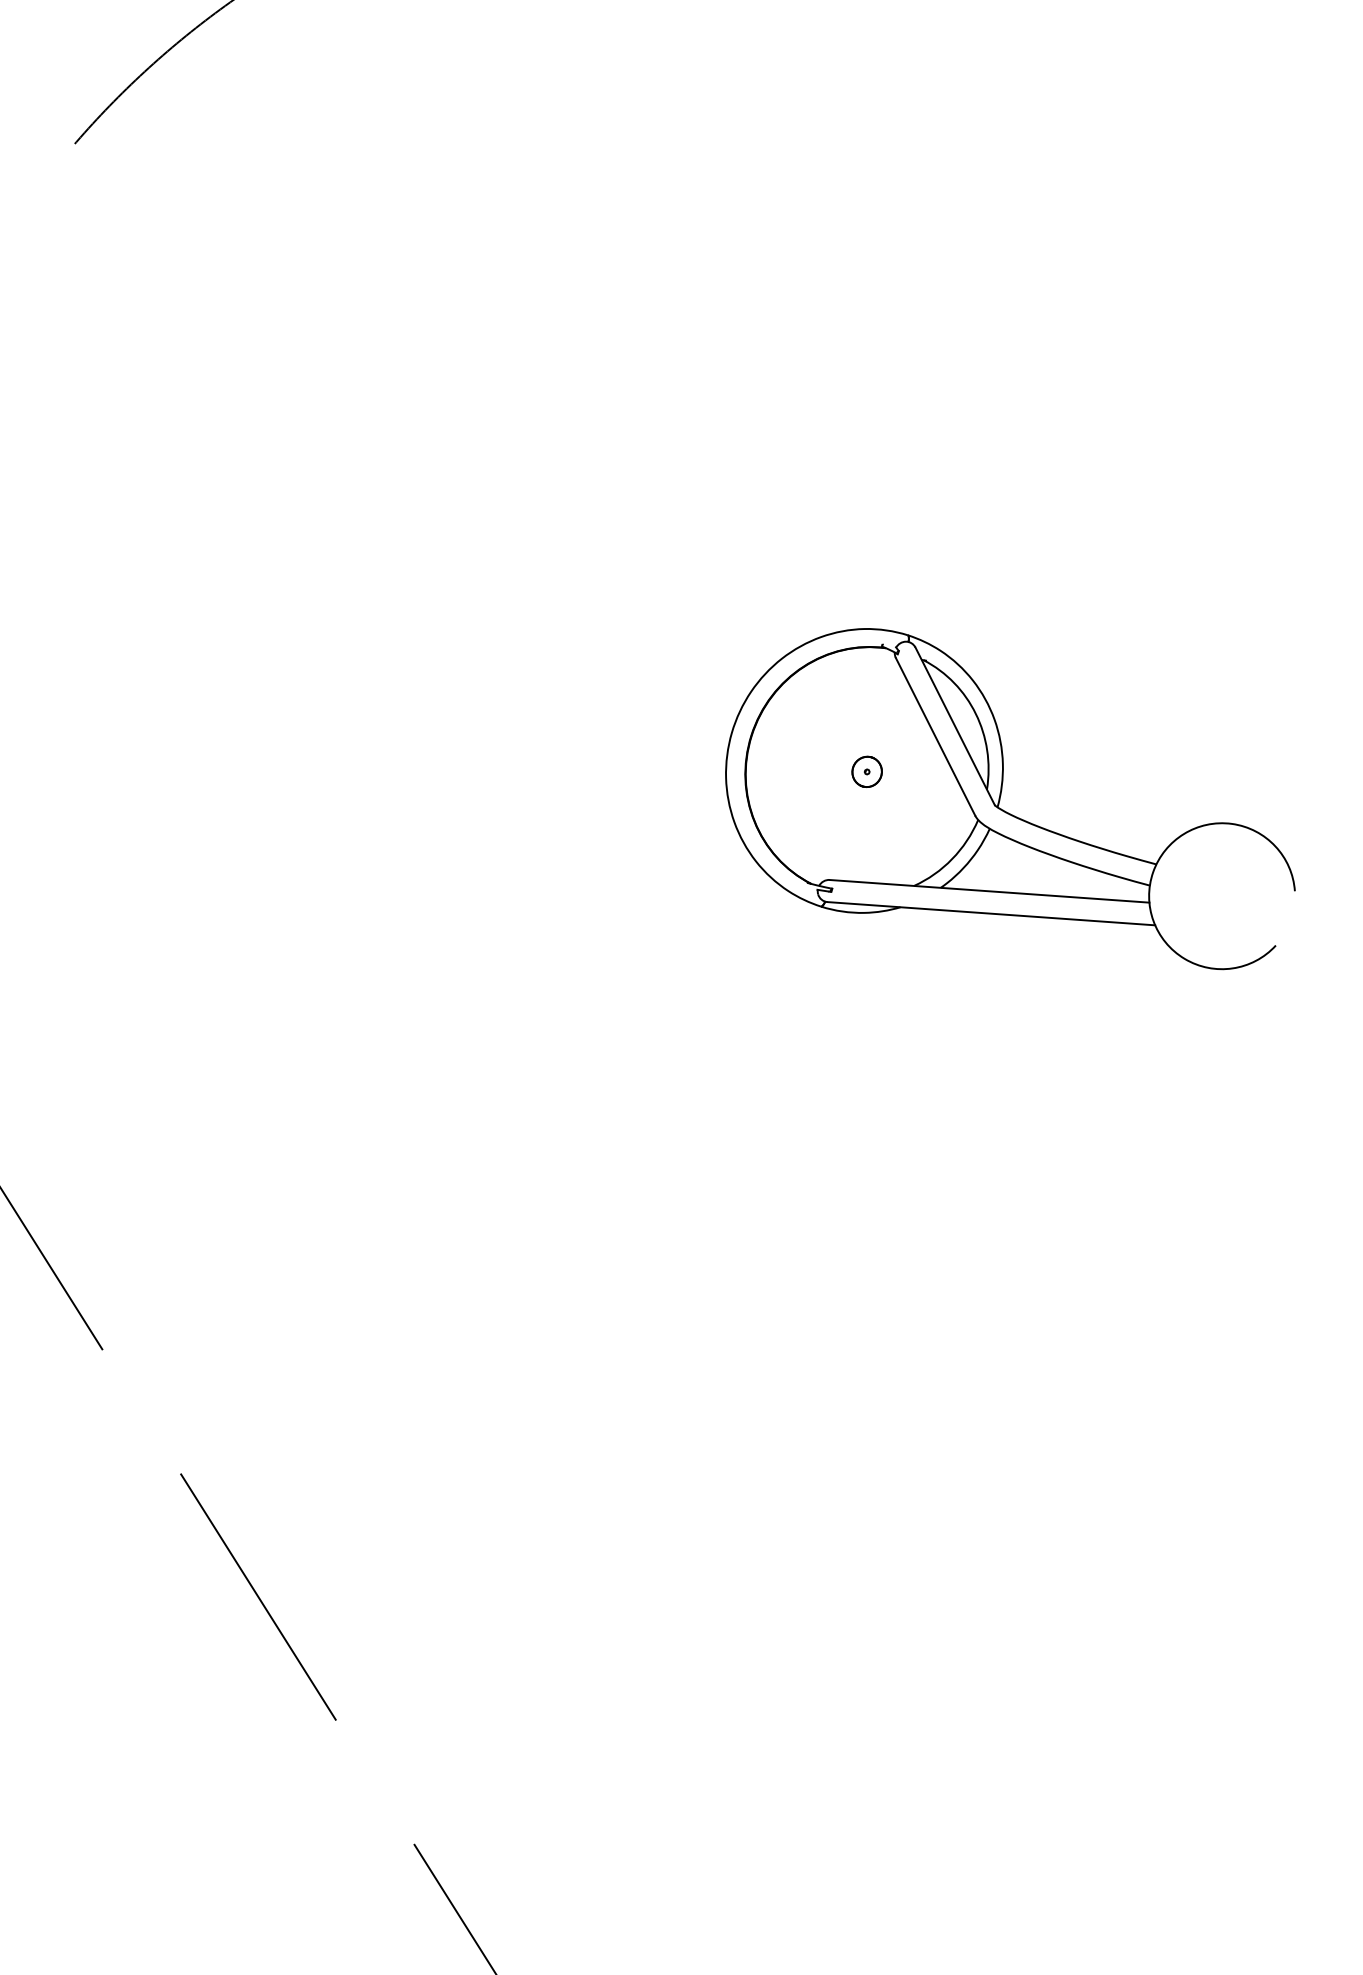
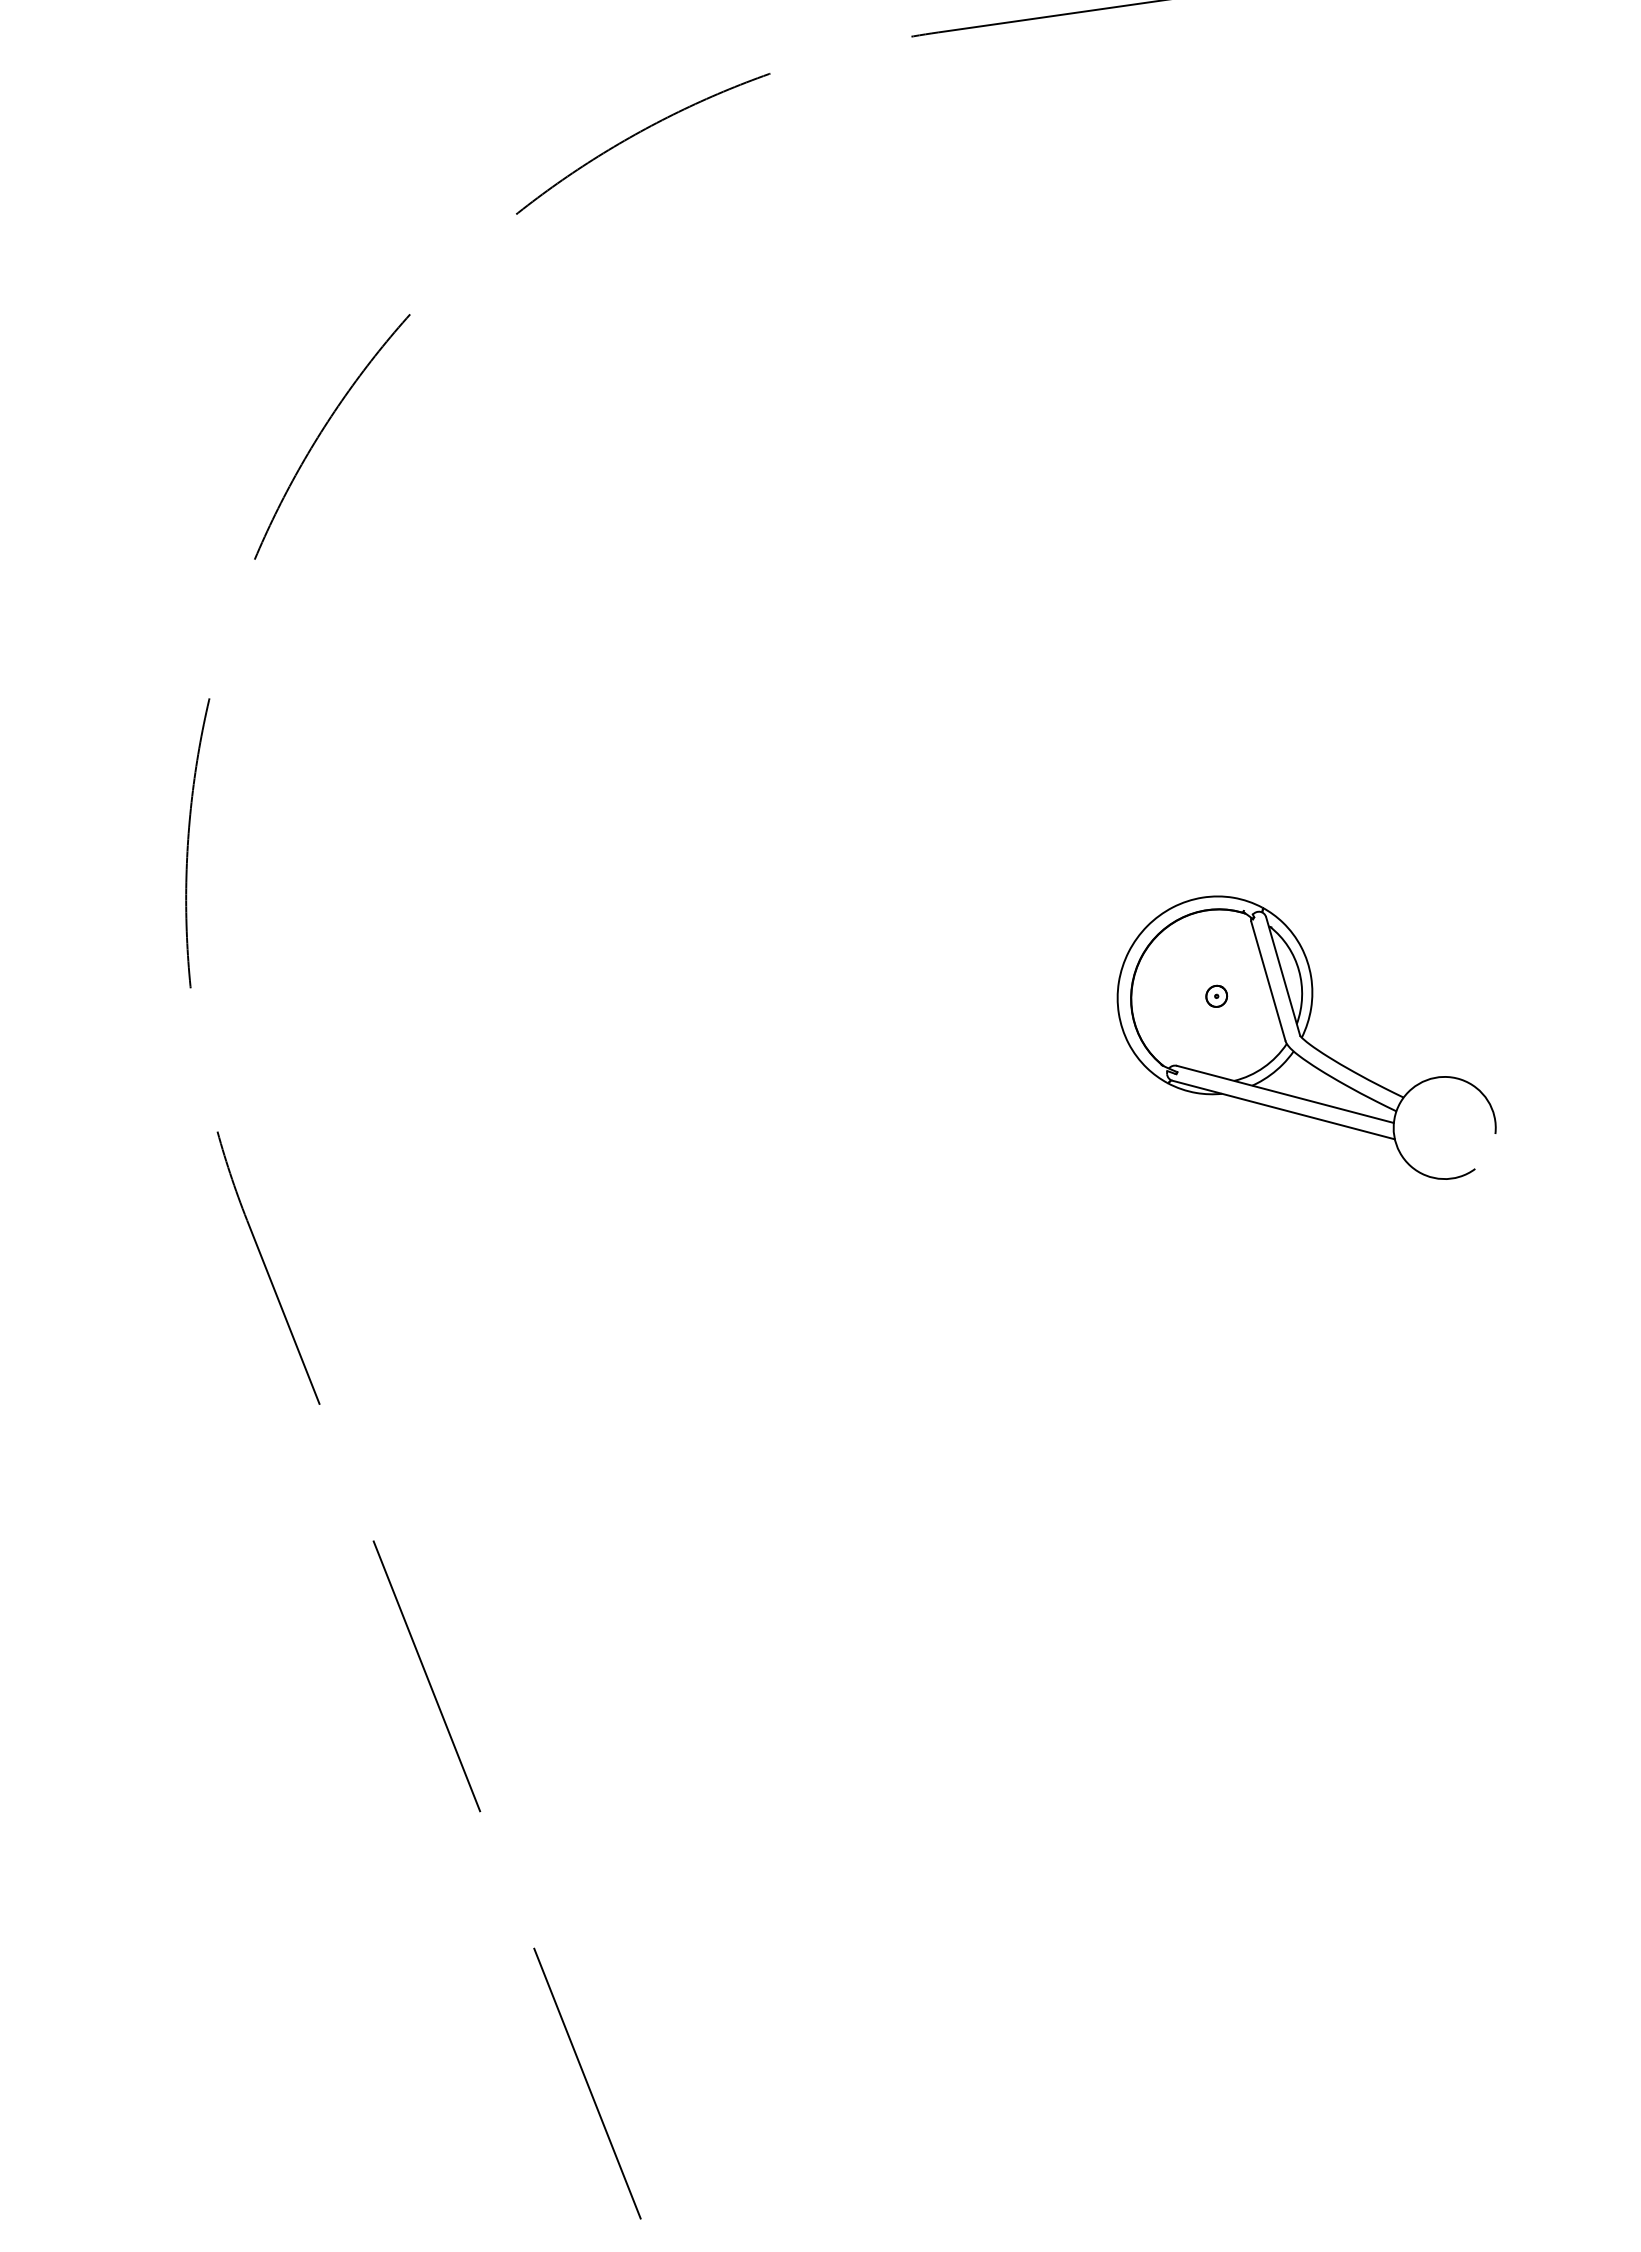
part: (1004, 806) -> (1306, 1037), size x0.7

